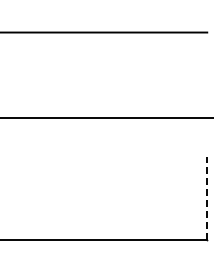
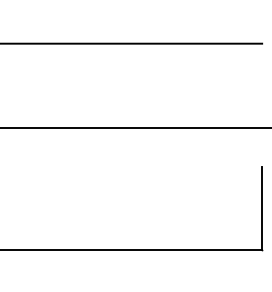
line: (206, 198) -> (261, 208), dashed -> solid

